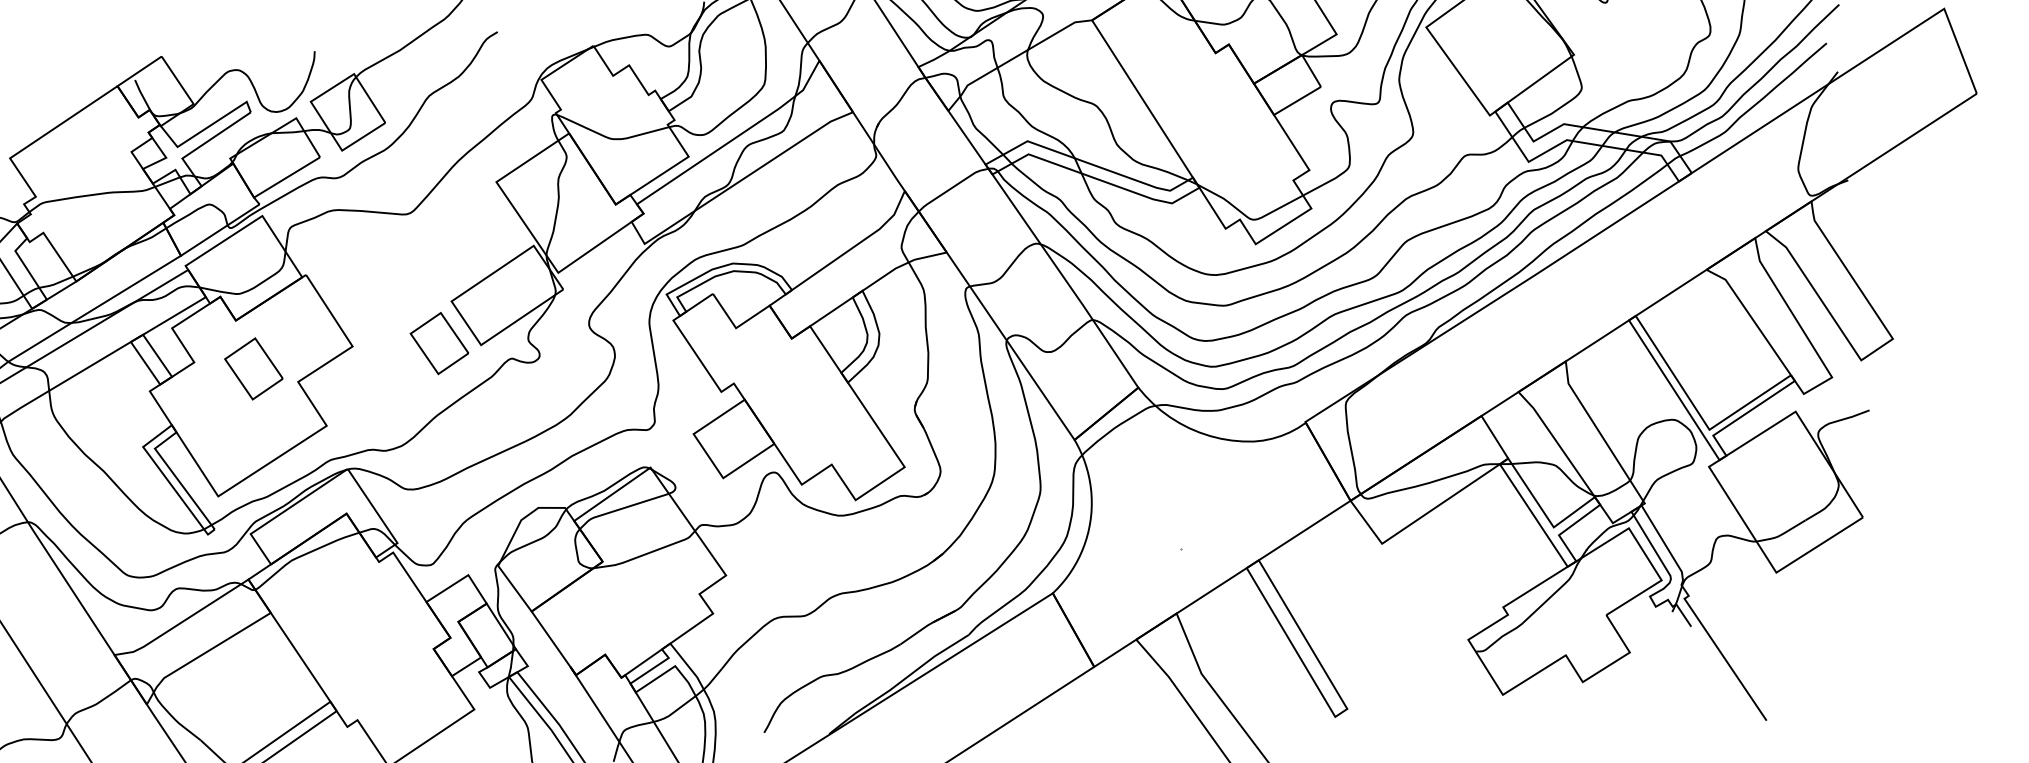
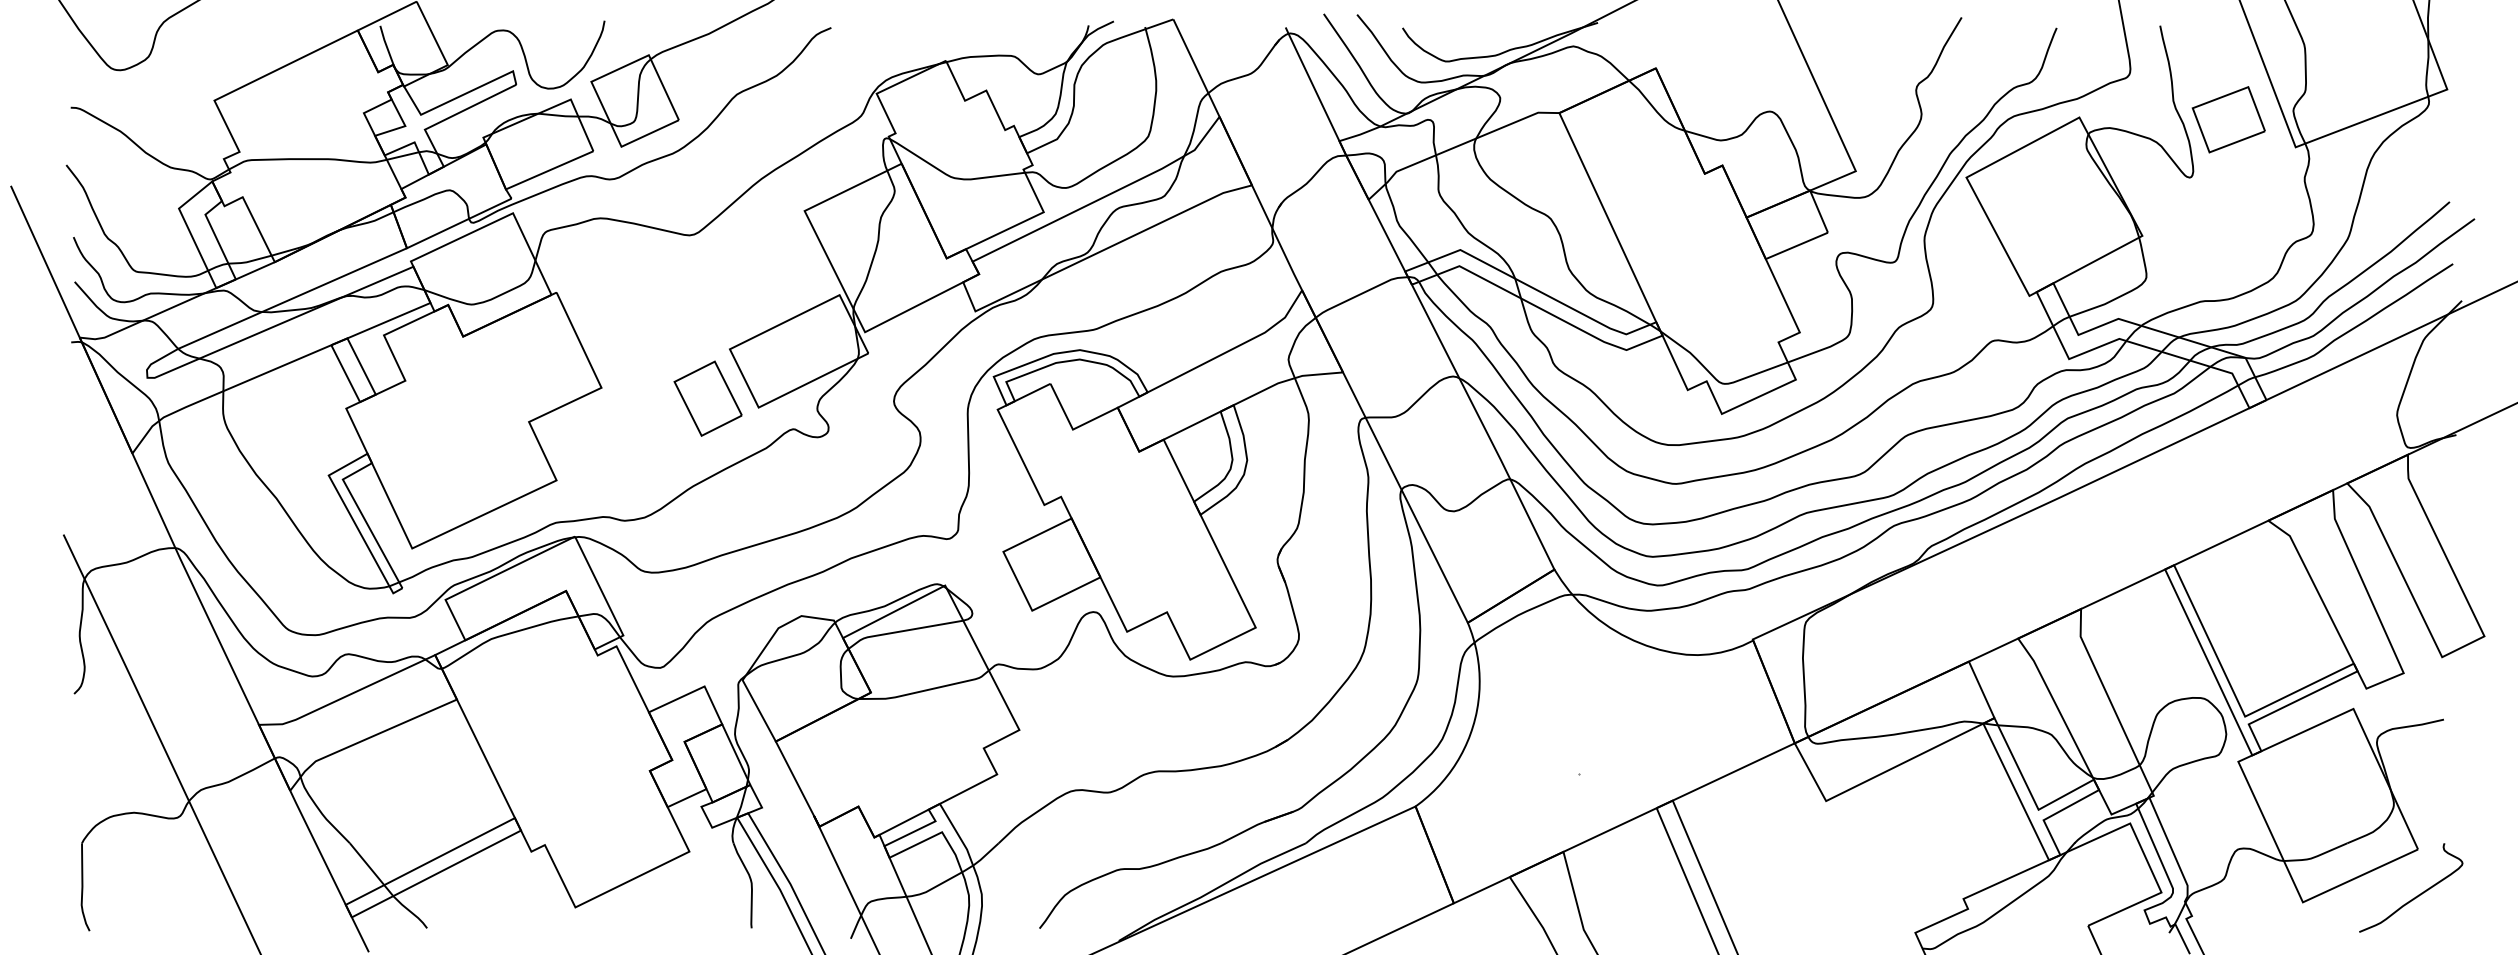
part: (253, 368) -> (476, 398), removed
curve: (1866, 555) -> (2415, 896), added

